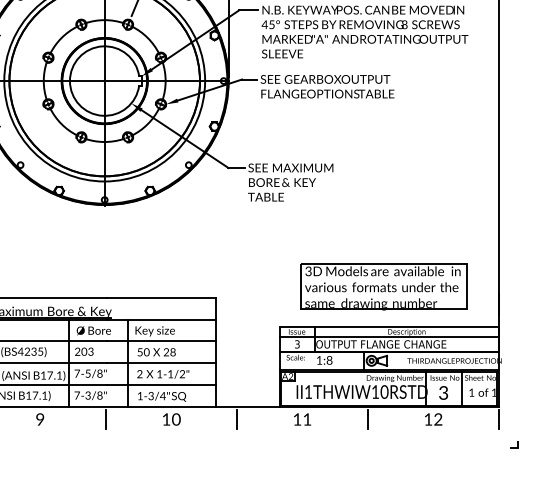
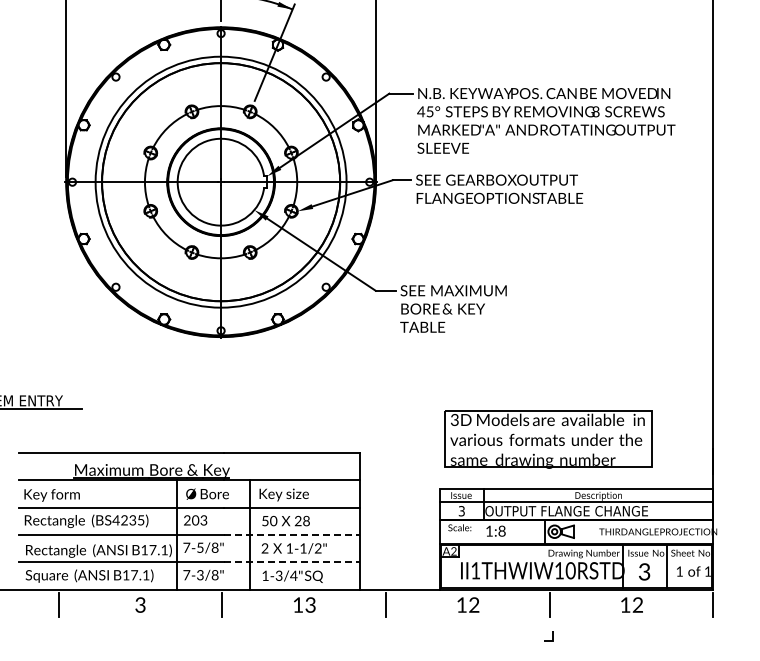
part: (383, 286) -> (548, 439), moved
line: (161, 363) -> (291, 534), solid -> dashed
line: (161, 385) -> (291, 562), solid -> dashed
text: (40, 419) -> (140, 605), 9 -> 3
text: (176, 419) -> (310, 604), 10 -> 13
text: (307, 419) -> (474, 604), 11 -> 12
line: (517, 444) -> (552, 636), moved

